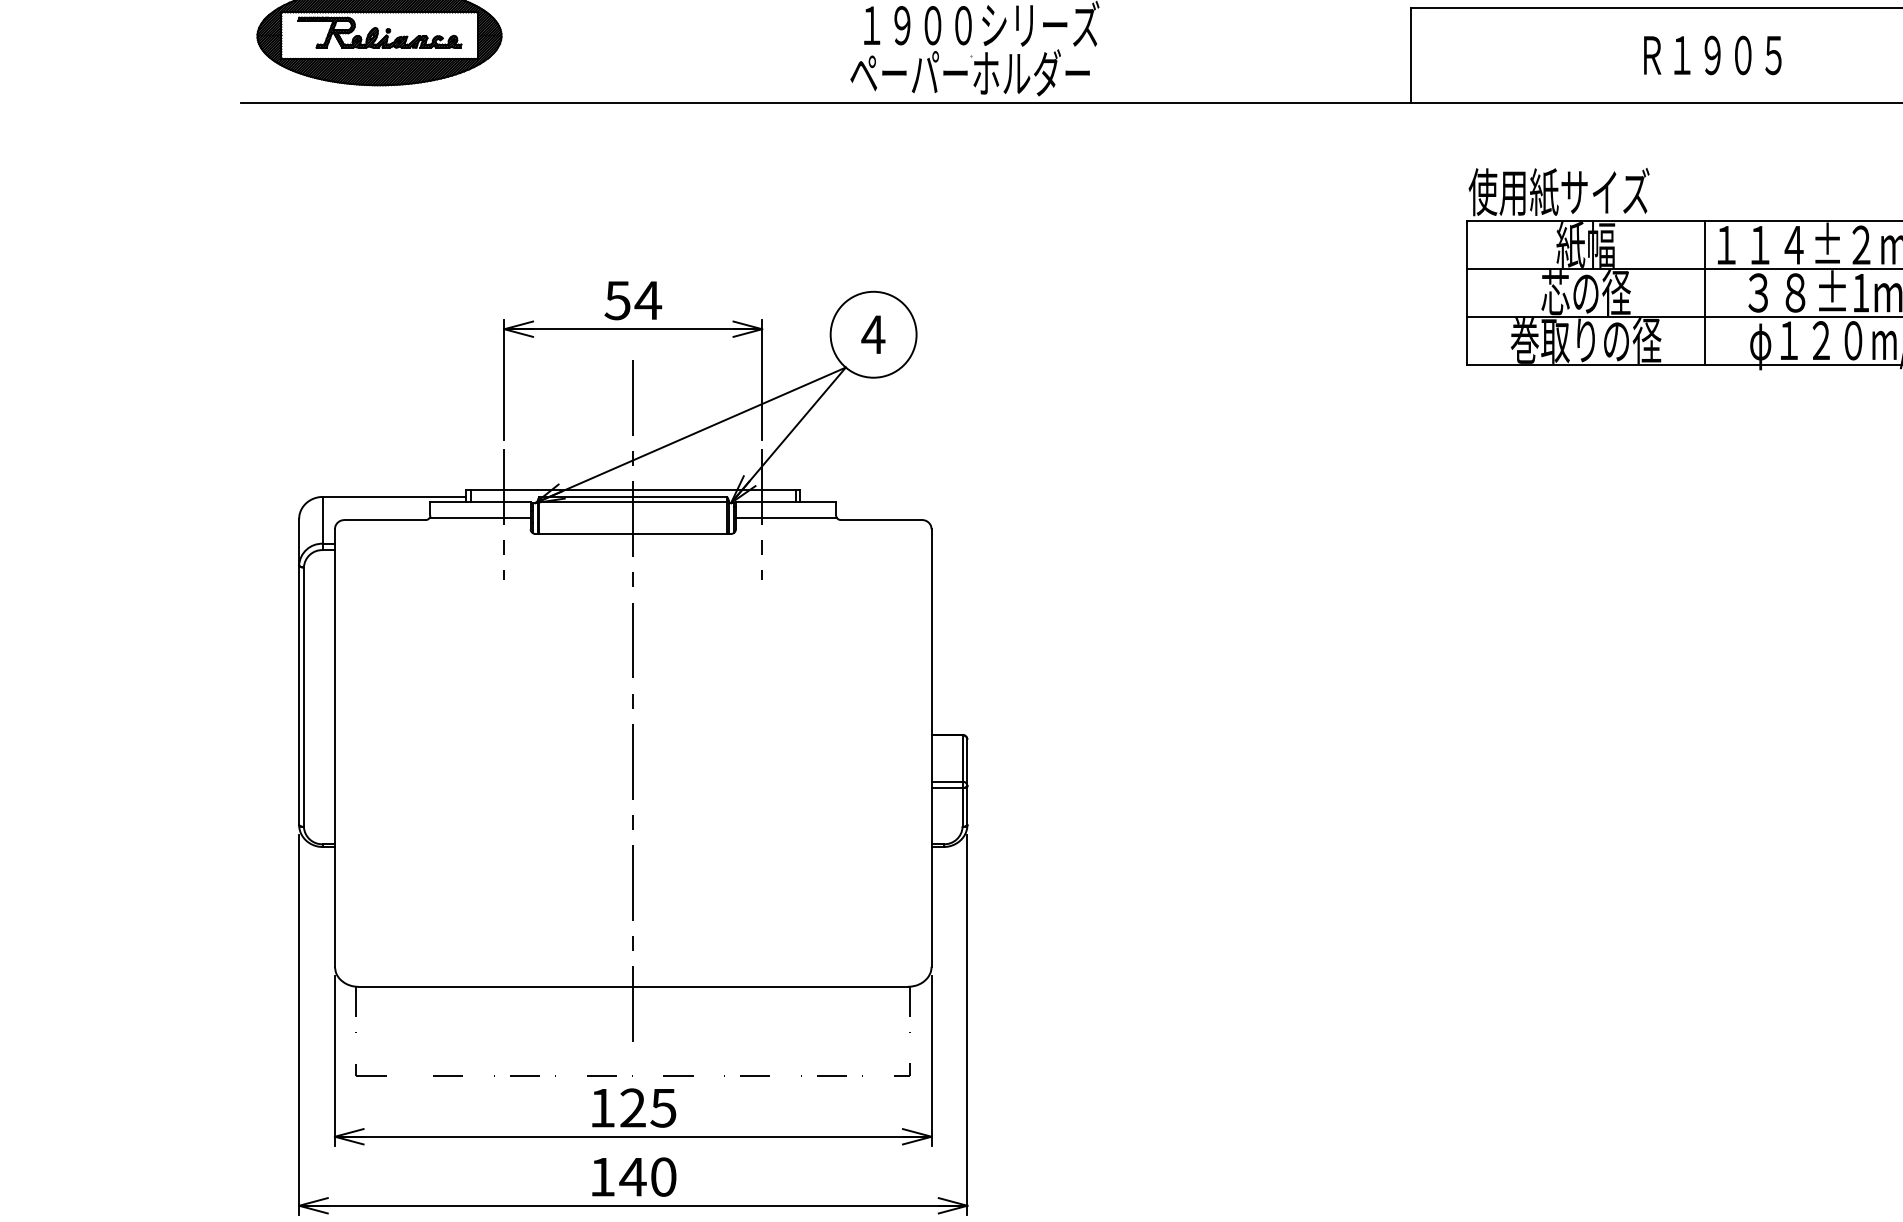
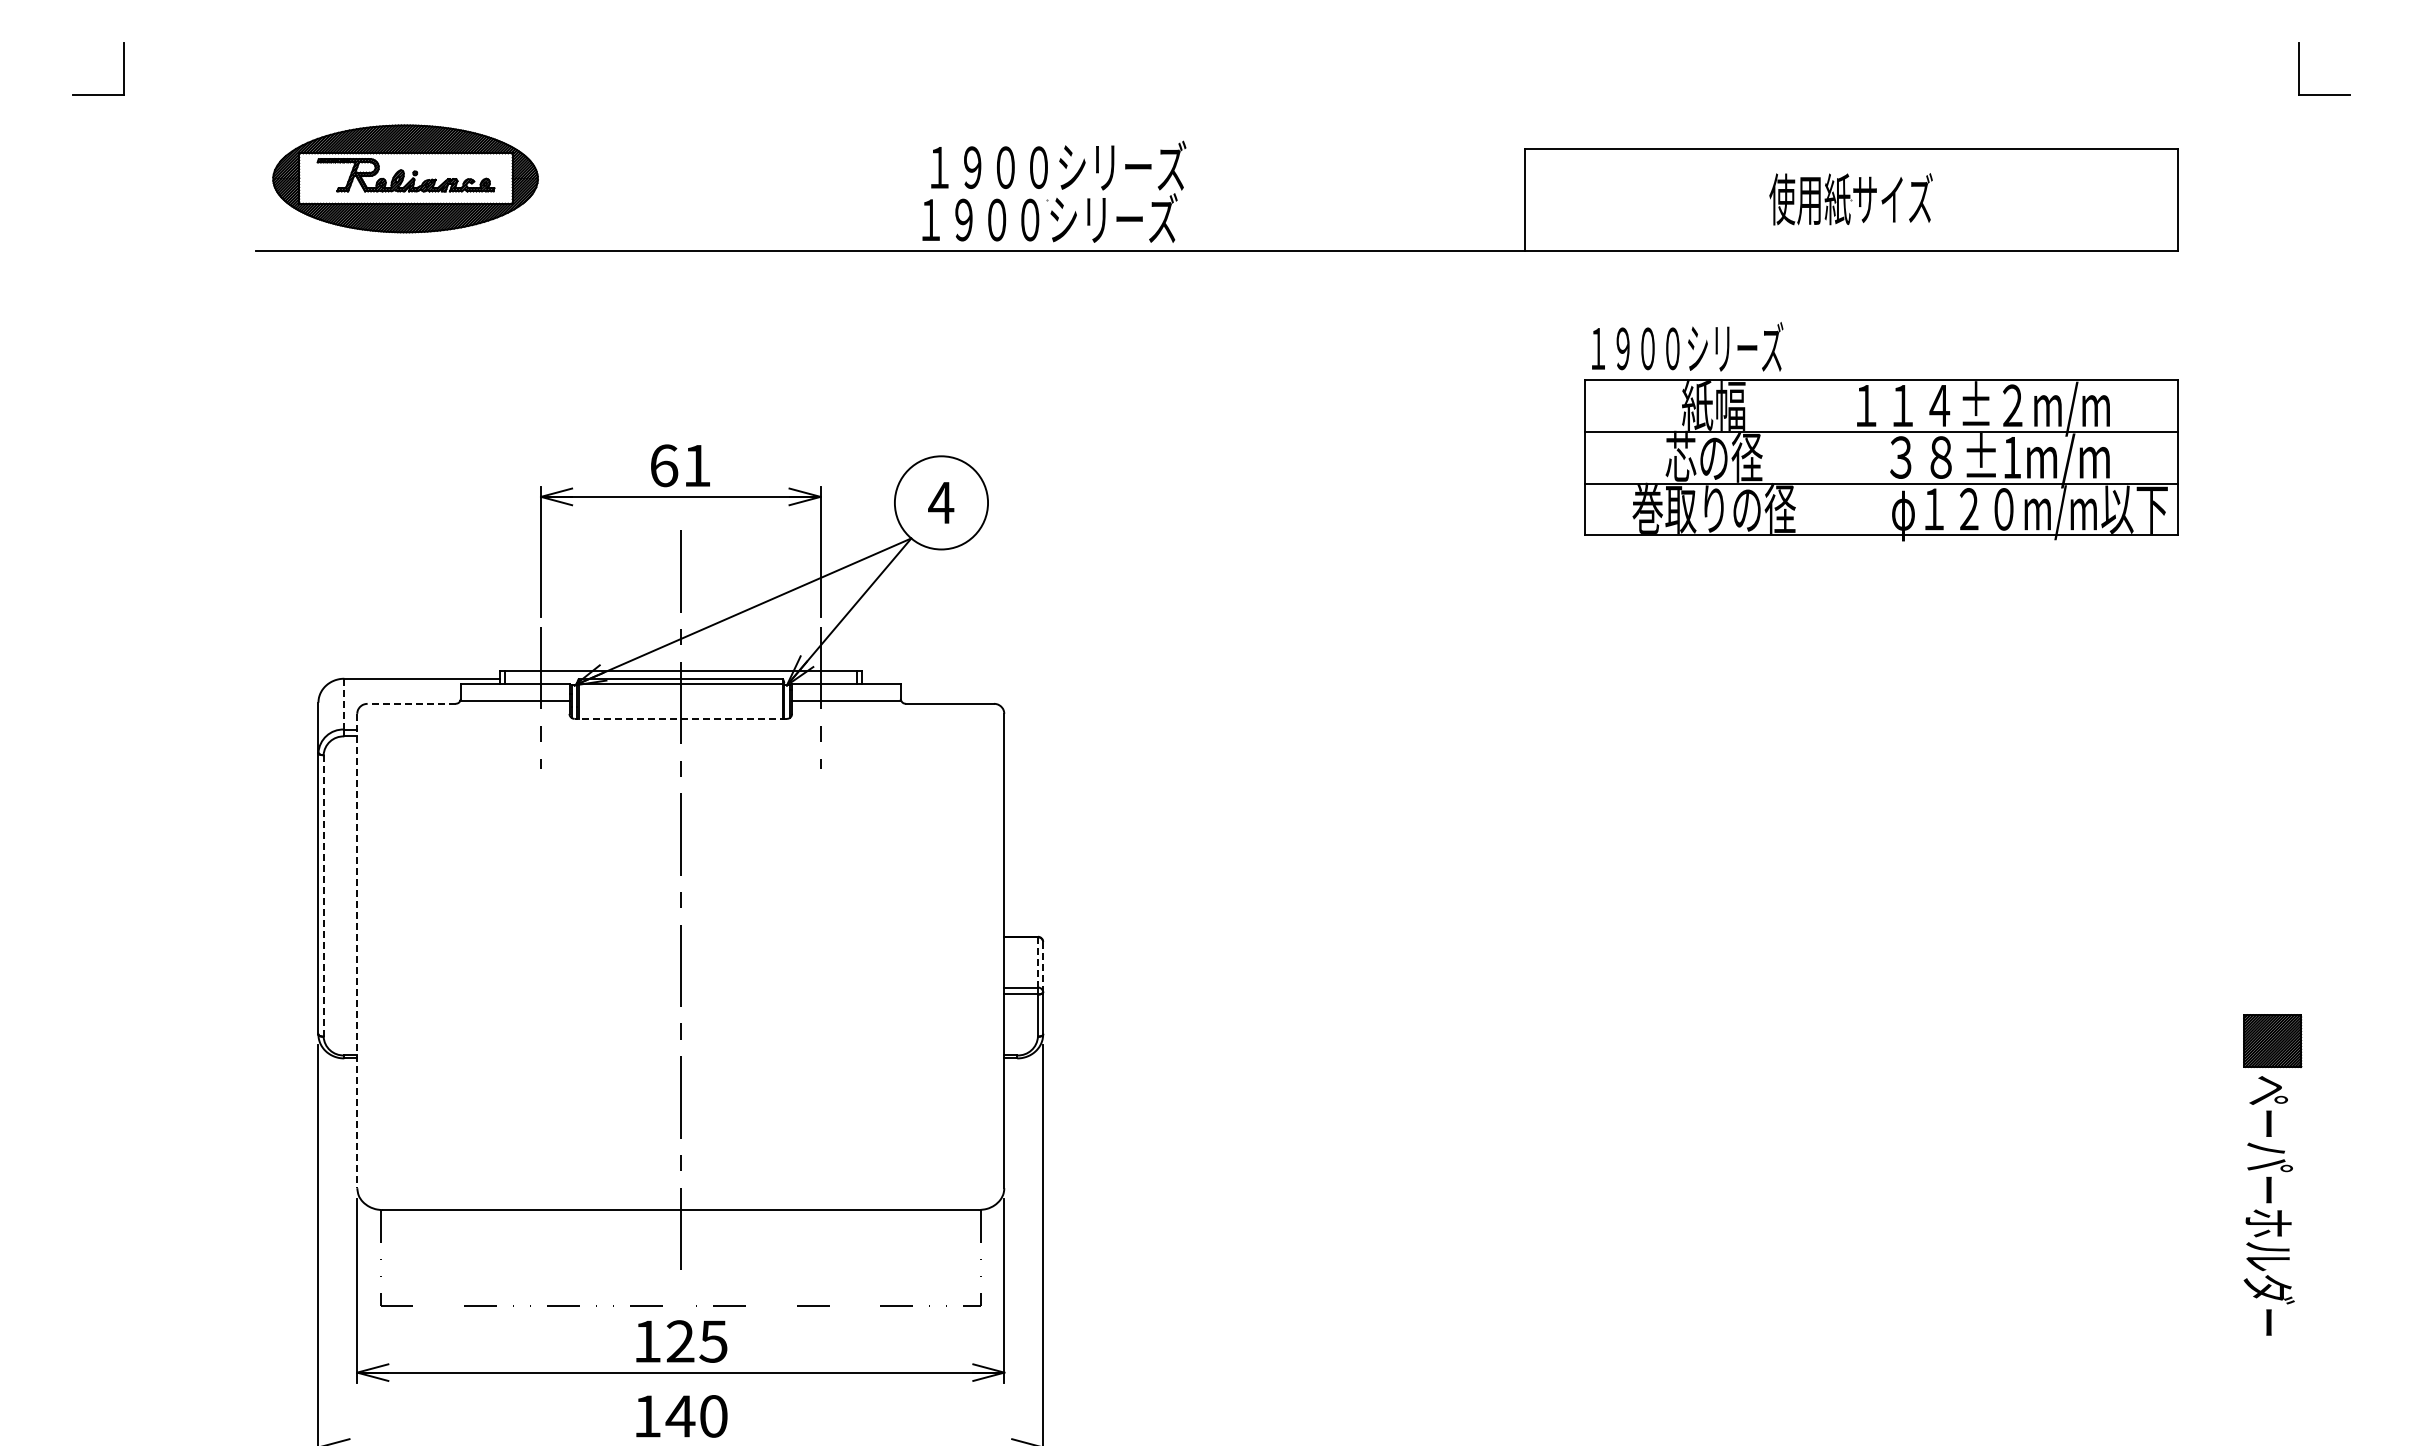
text: (1711, 55) -> (1850, 199), Ｒ１９０５ -> 使用紙サイズ
text: (970, 72) -> (1046, 218), ペーパーホルダー -> １９００シリーズ
text: (1558, 191) -> (1684, 347), 使用紙サイズ -> １９００シリーズ
line: (1704, 292) -> (1842, 457), removed
text: (632, 300) -> (680, 465), 54 -> 61
line: (384, 519) -> (411, 703), solid -> dashed
line: (323, 520) -> (344, 704), solid -> dashed
line: (632, 533) -> (680, 718), solid -> dashed
line: (303, 696) -> (323, 895), solid -> dashed
line: (335, 748) -> (357, 951), solid -> dashed
line: (962, 757) -> (1037, 961), solid -> dashed
line: (967, 763) -> (1043, 967), solid -> dashed

